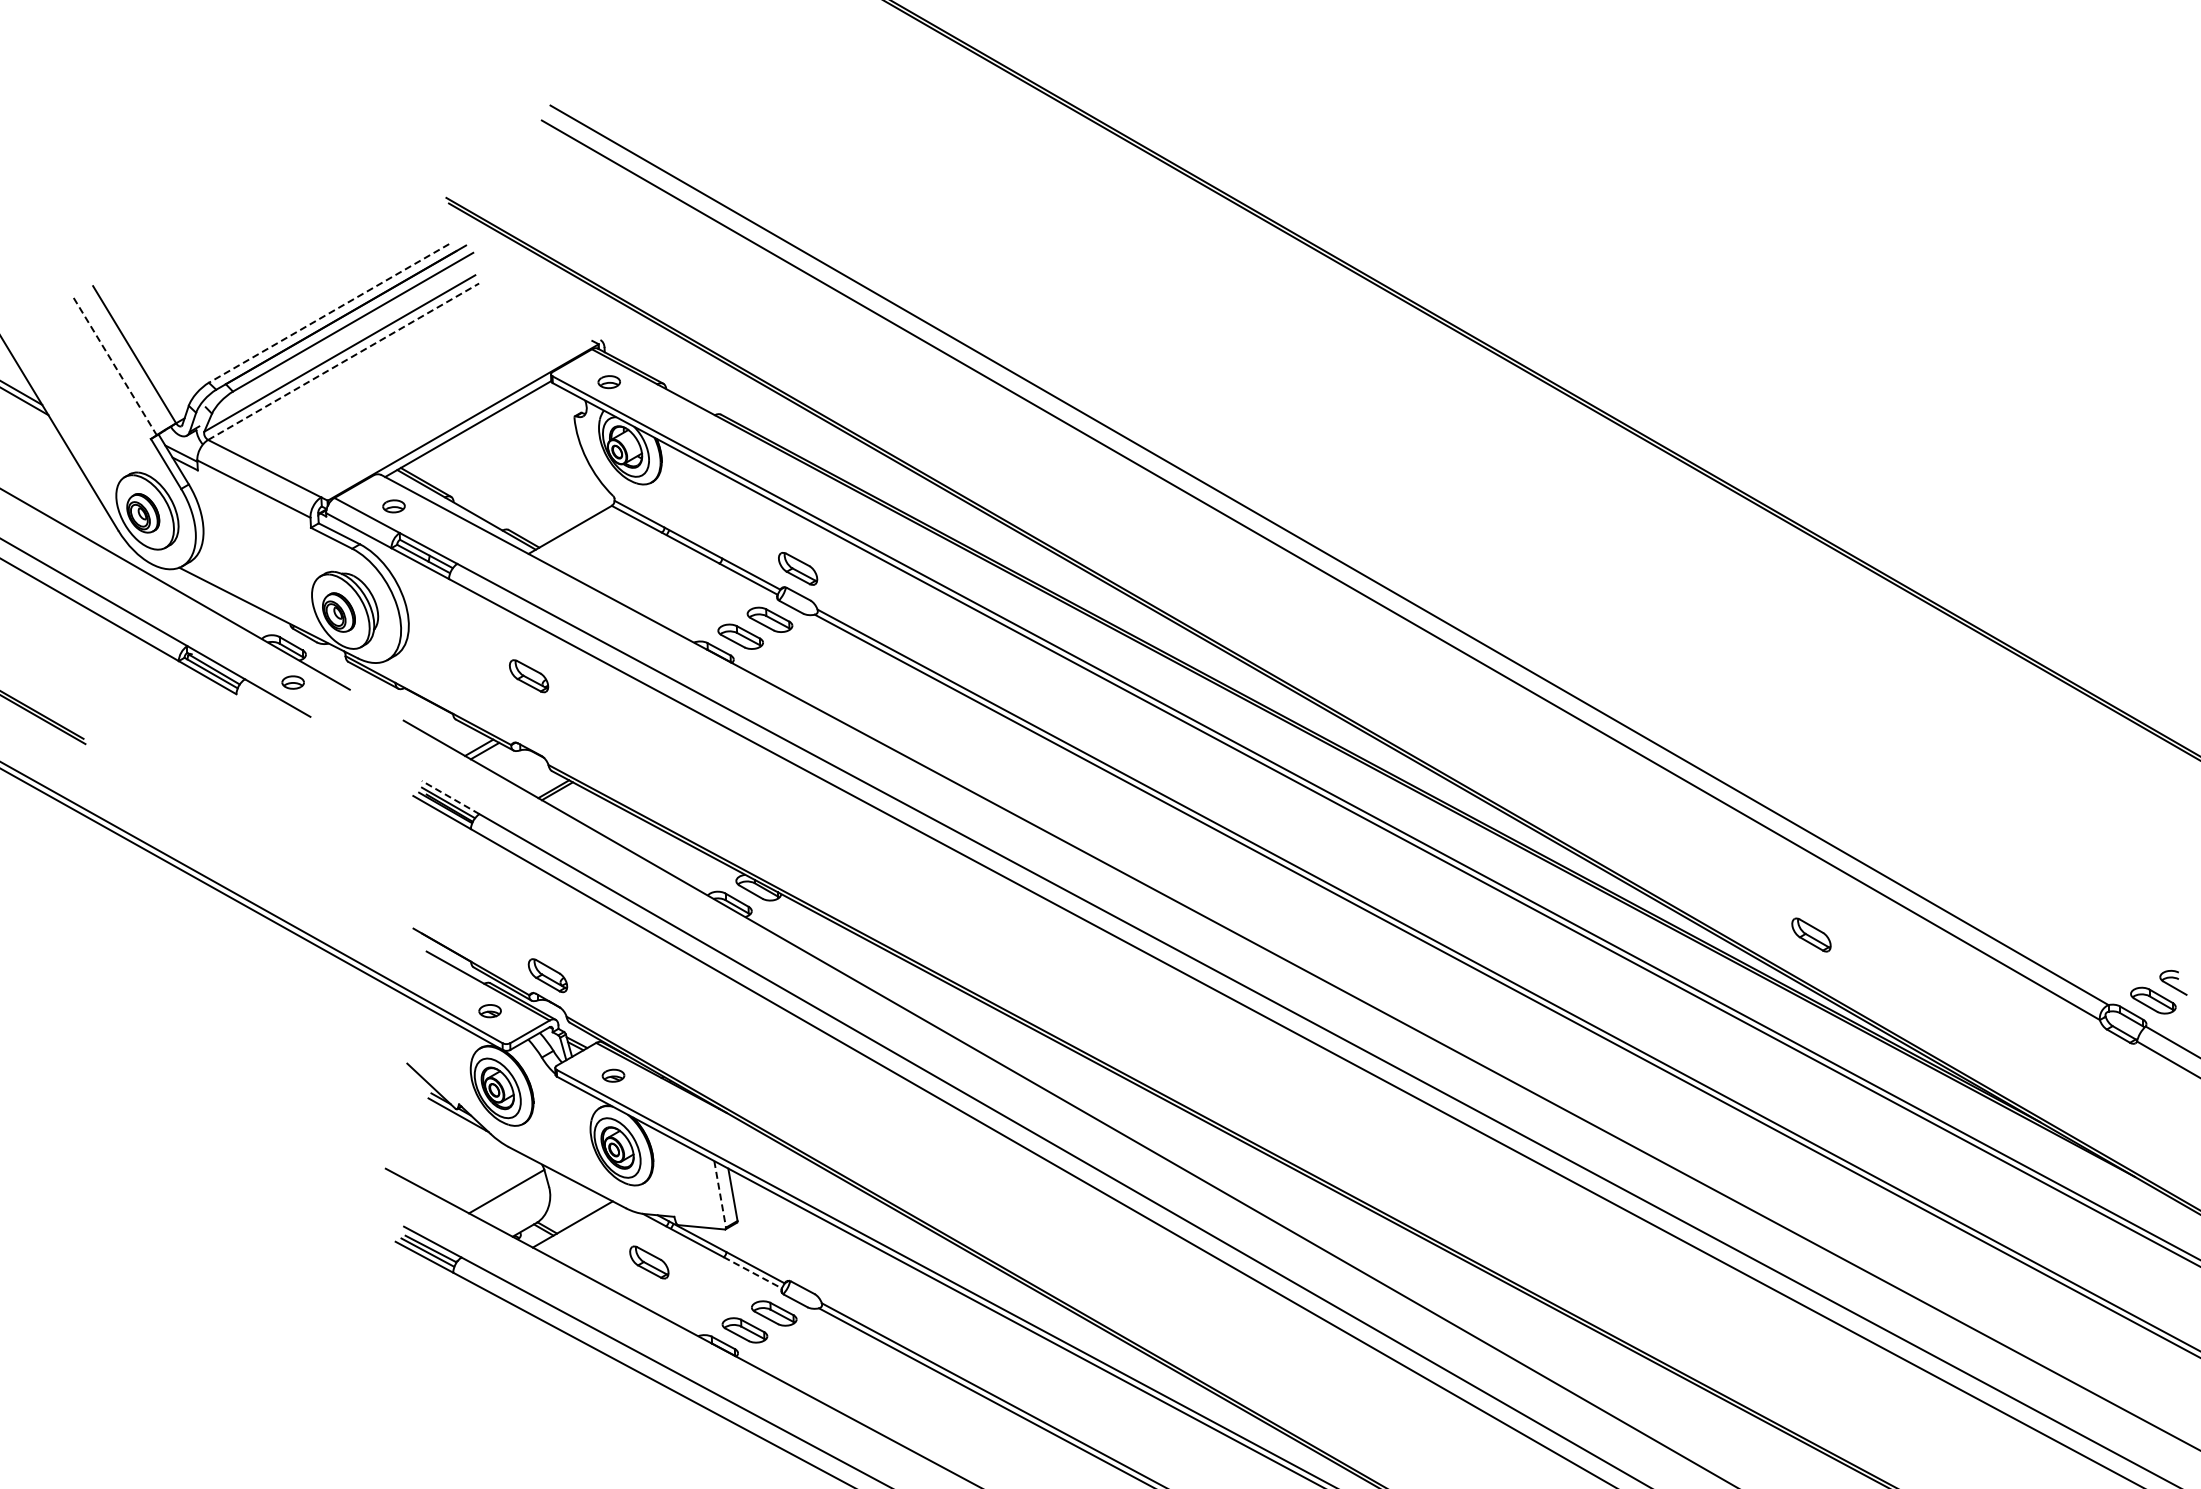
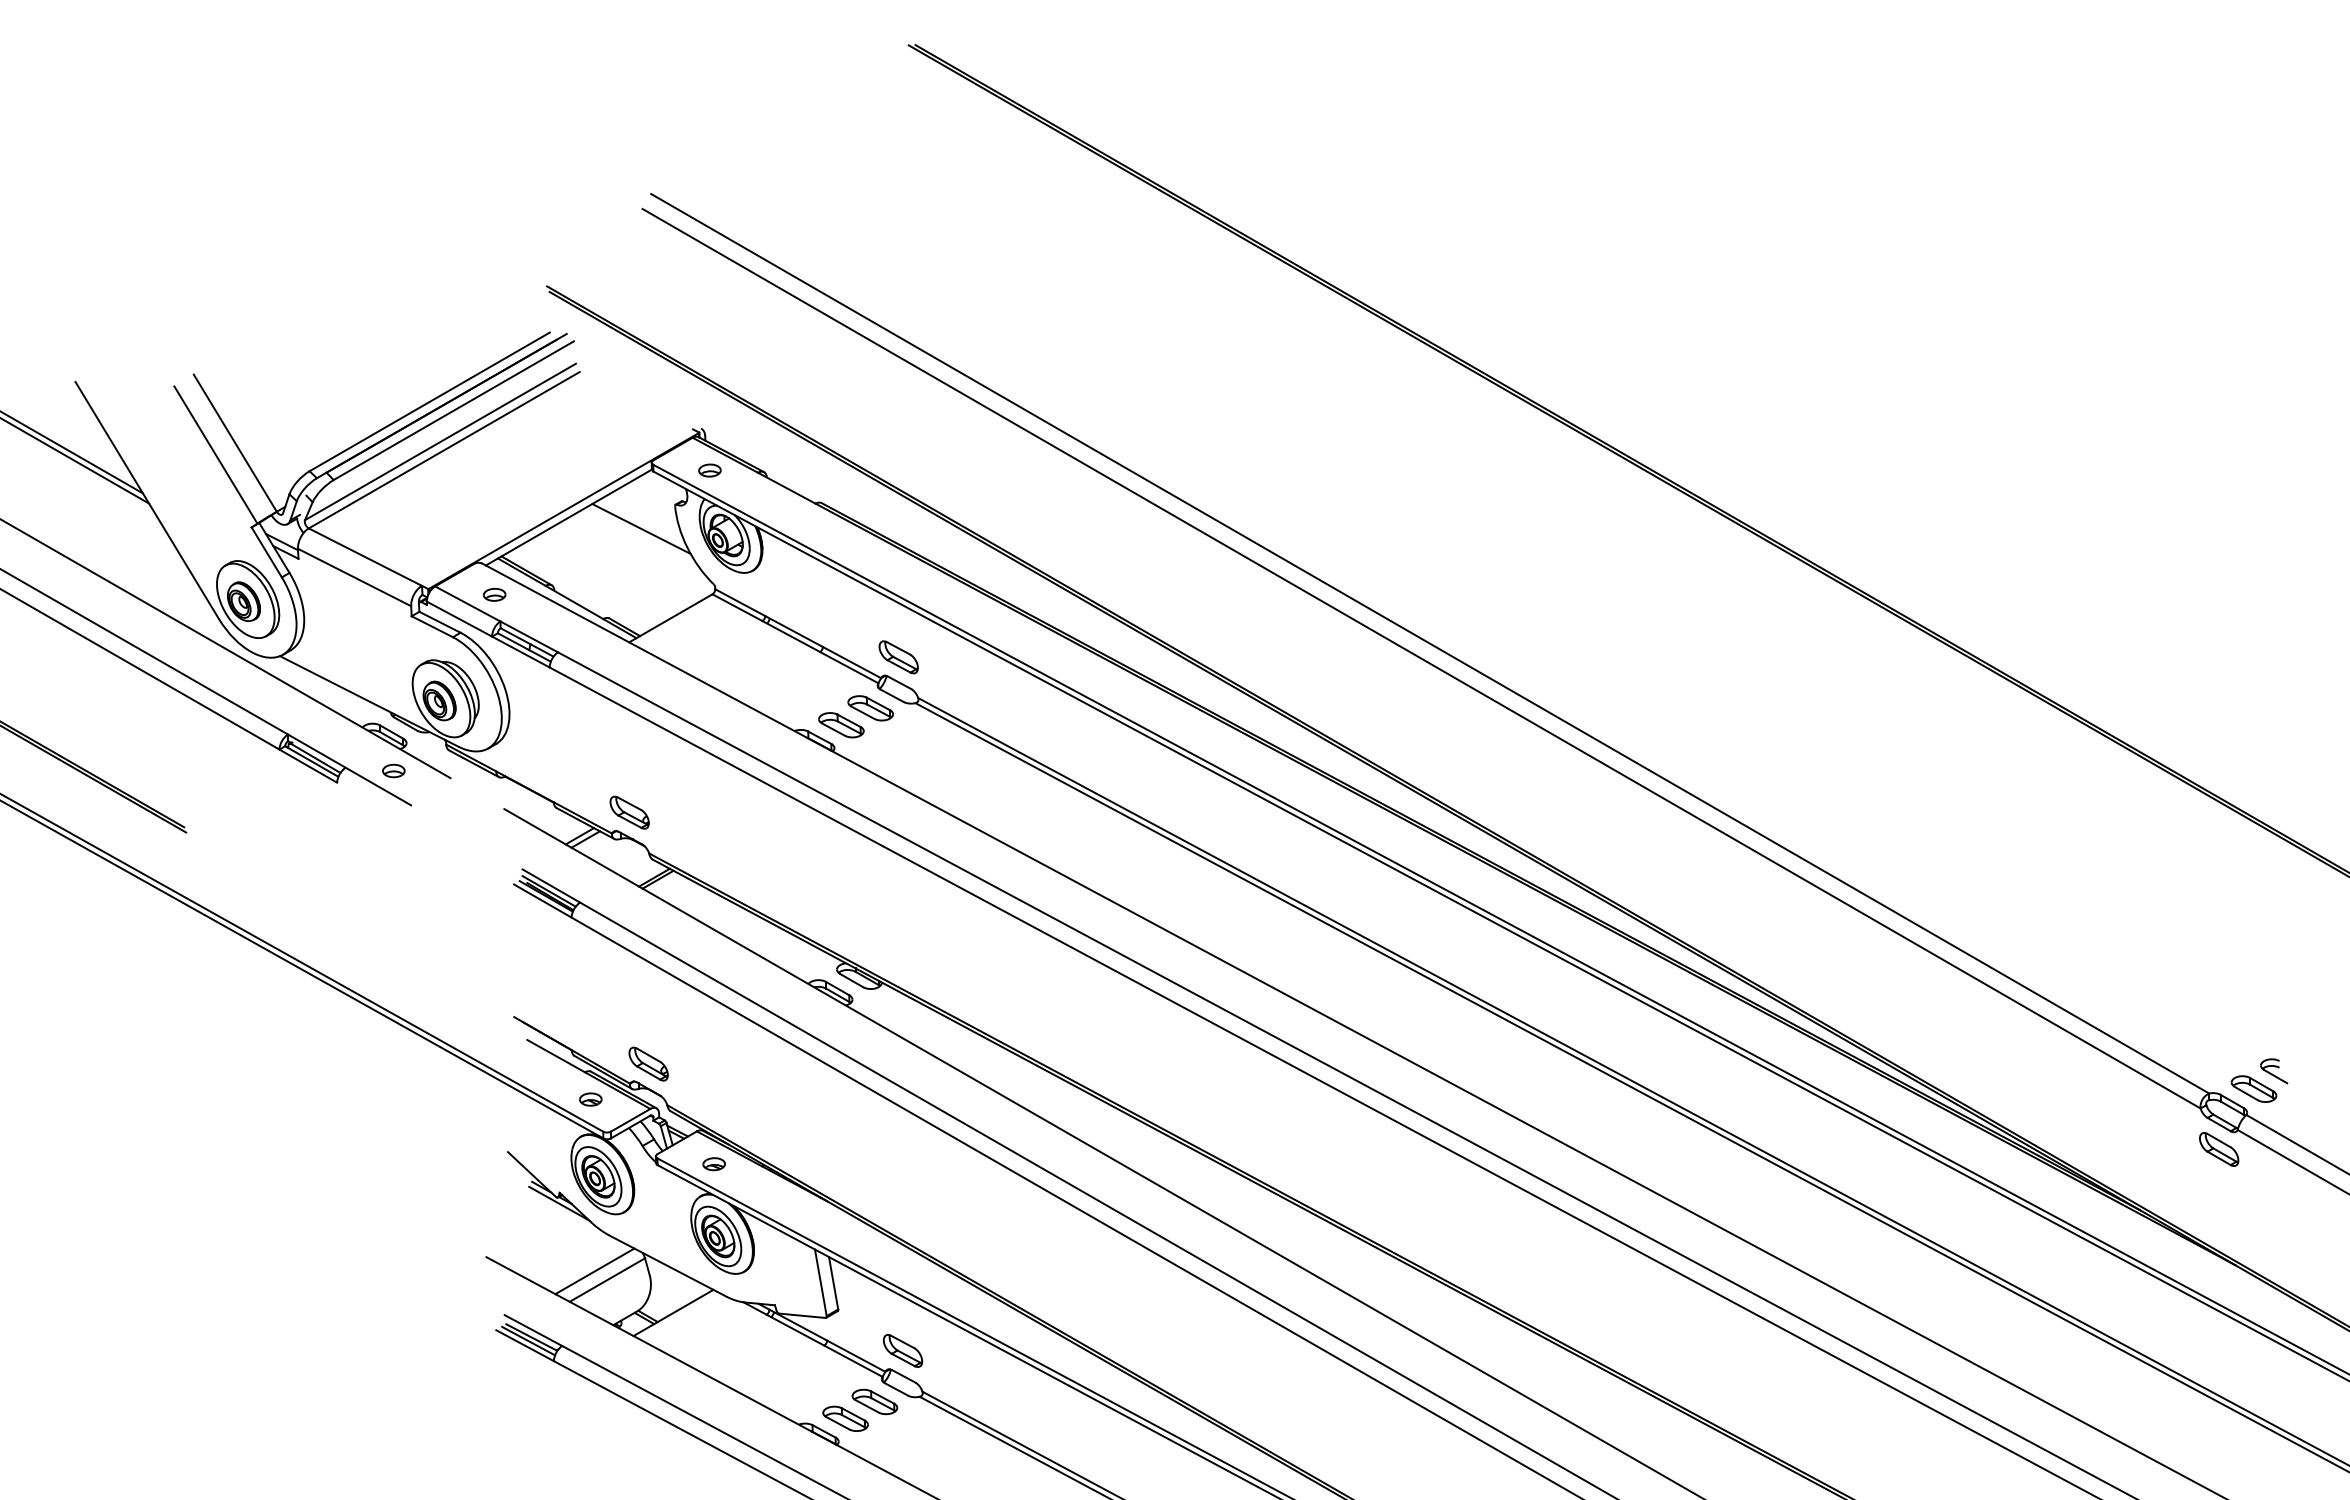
line: (328, 313) -> (429, 401), dashed -> solid
line: (343, 361) -> (444, 449), dashed -> solid
line: (115, 367) -> (216, 455), dashed -> solid
line: (540, 440) -> (641, 528), added
part: (528, 676) -> (629, 812), moved
line: (449, 797) -> (550, 885), dashed -> solid
part: (1811, 935) -> (2219, 1149), moved
line: (493, 1183) -> (594, 1271), added
line: (719, 1194) -> (820, 1282), dashed -> solid
part: (649, 1262) -> (903, 1350), moved
line: (752, 1273) -> (853, 1361), dashed -> solid

